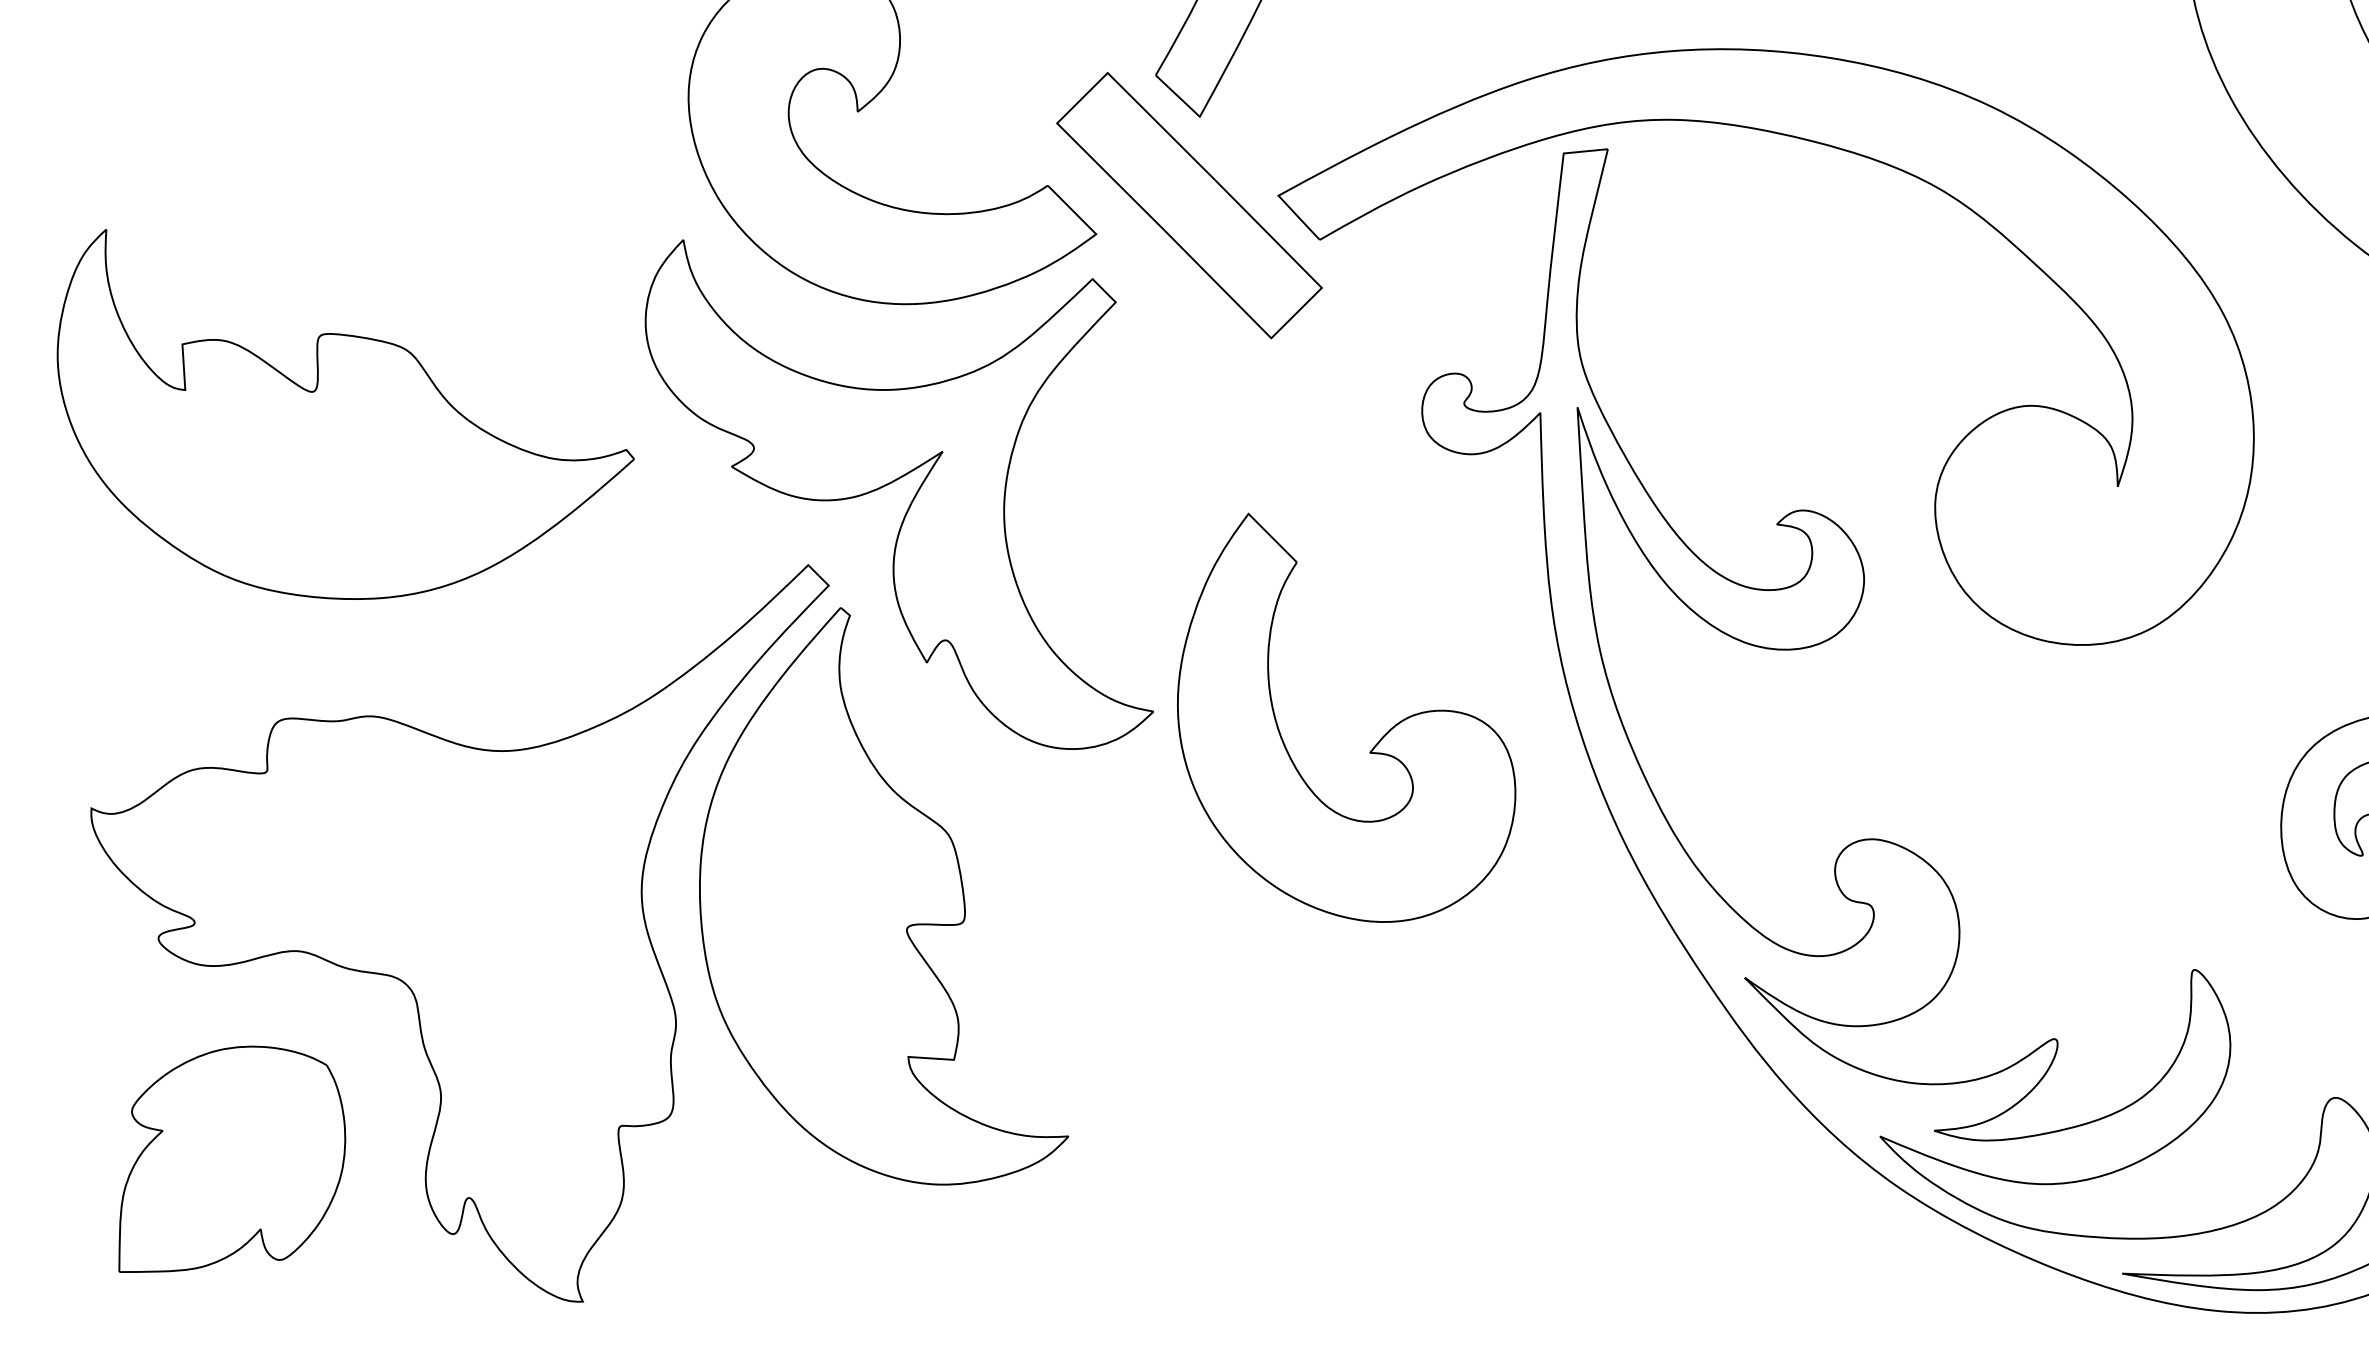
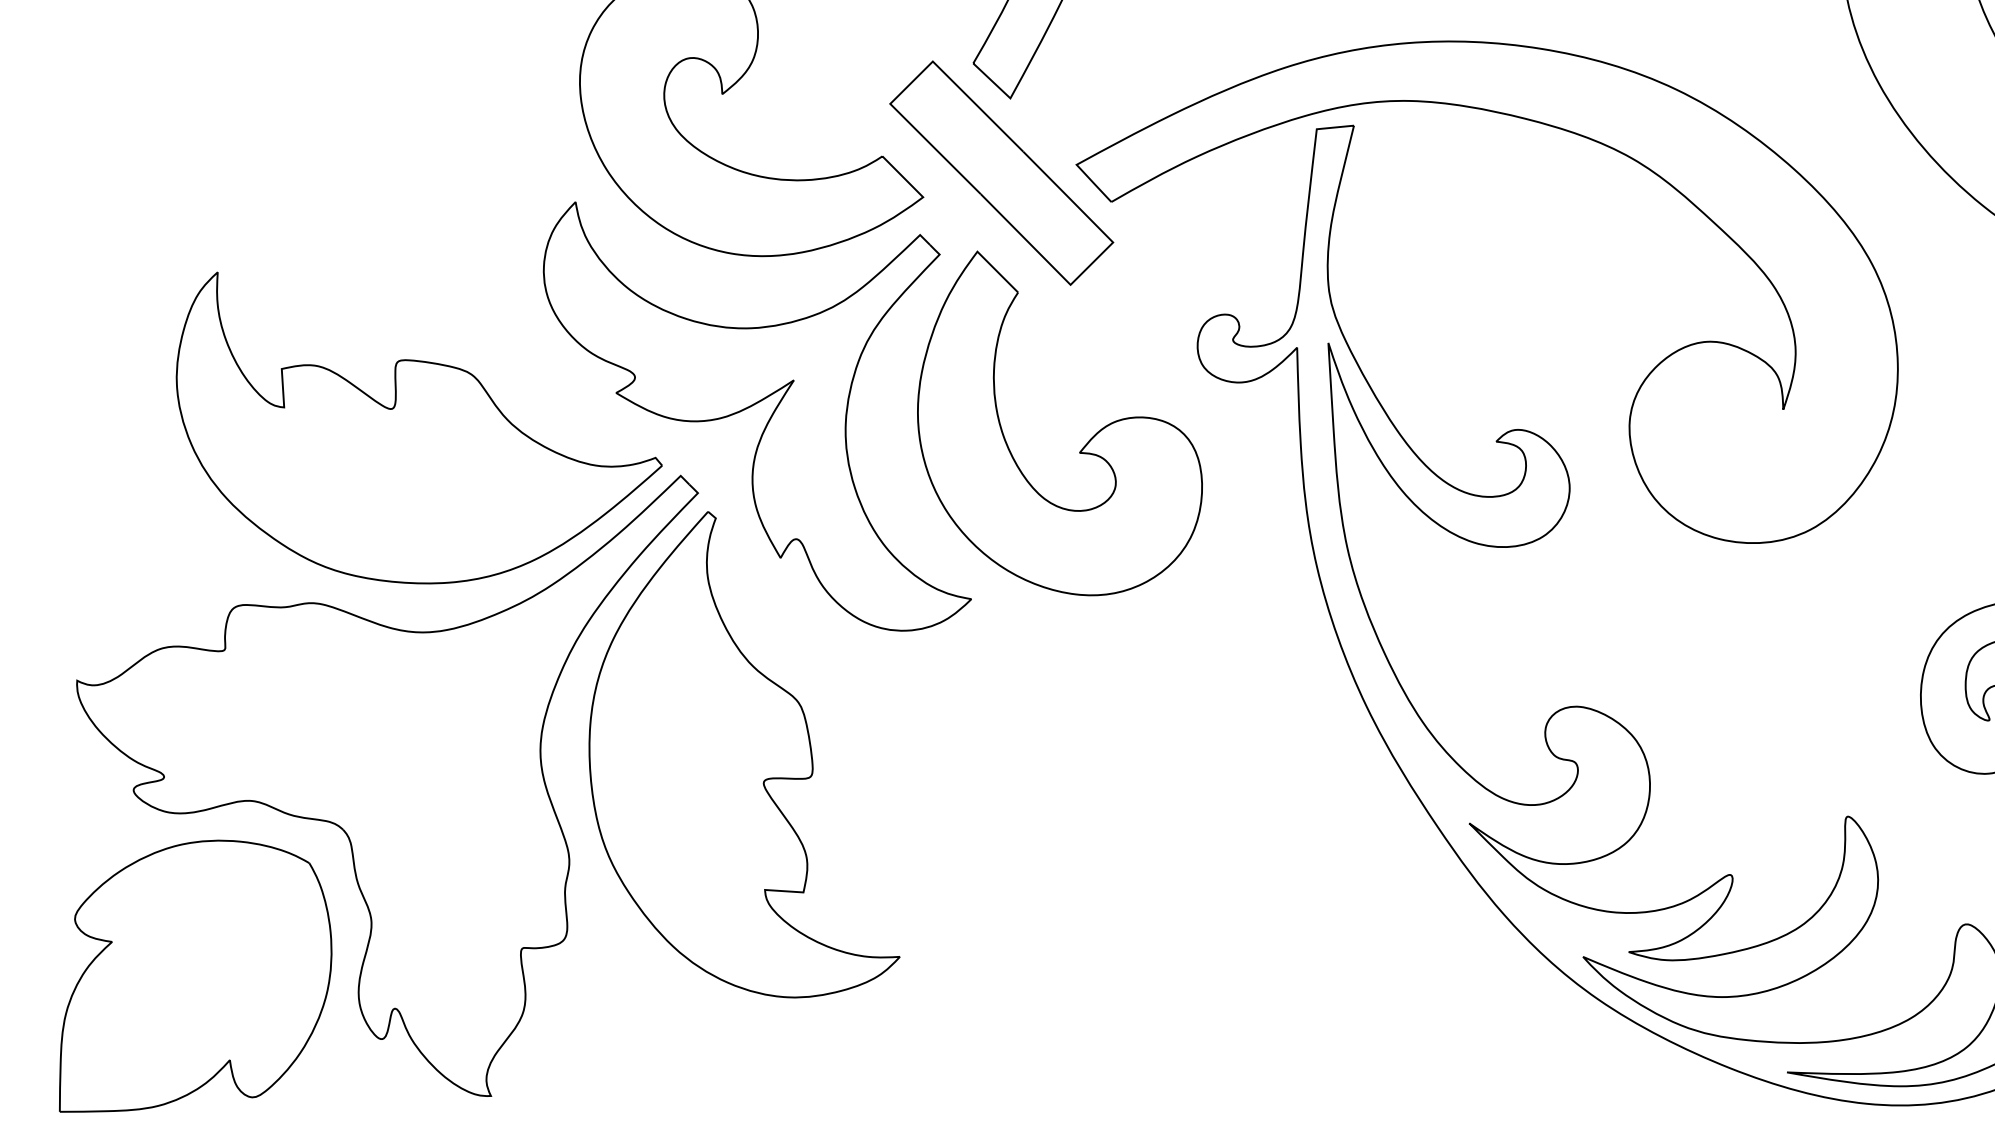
part: (344, 413) -> (418, 427), moved
part: (1374, 745) -> (1083, 446), moved
part: (231, 1158) -> (195, 975), size x1.43

